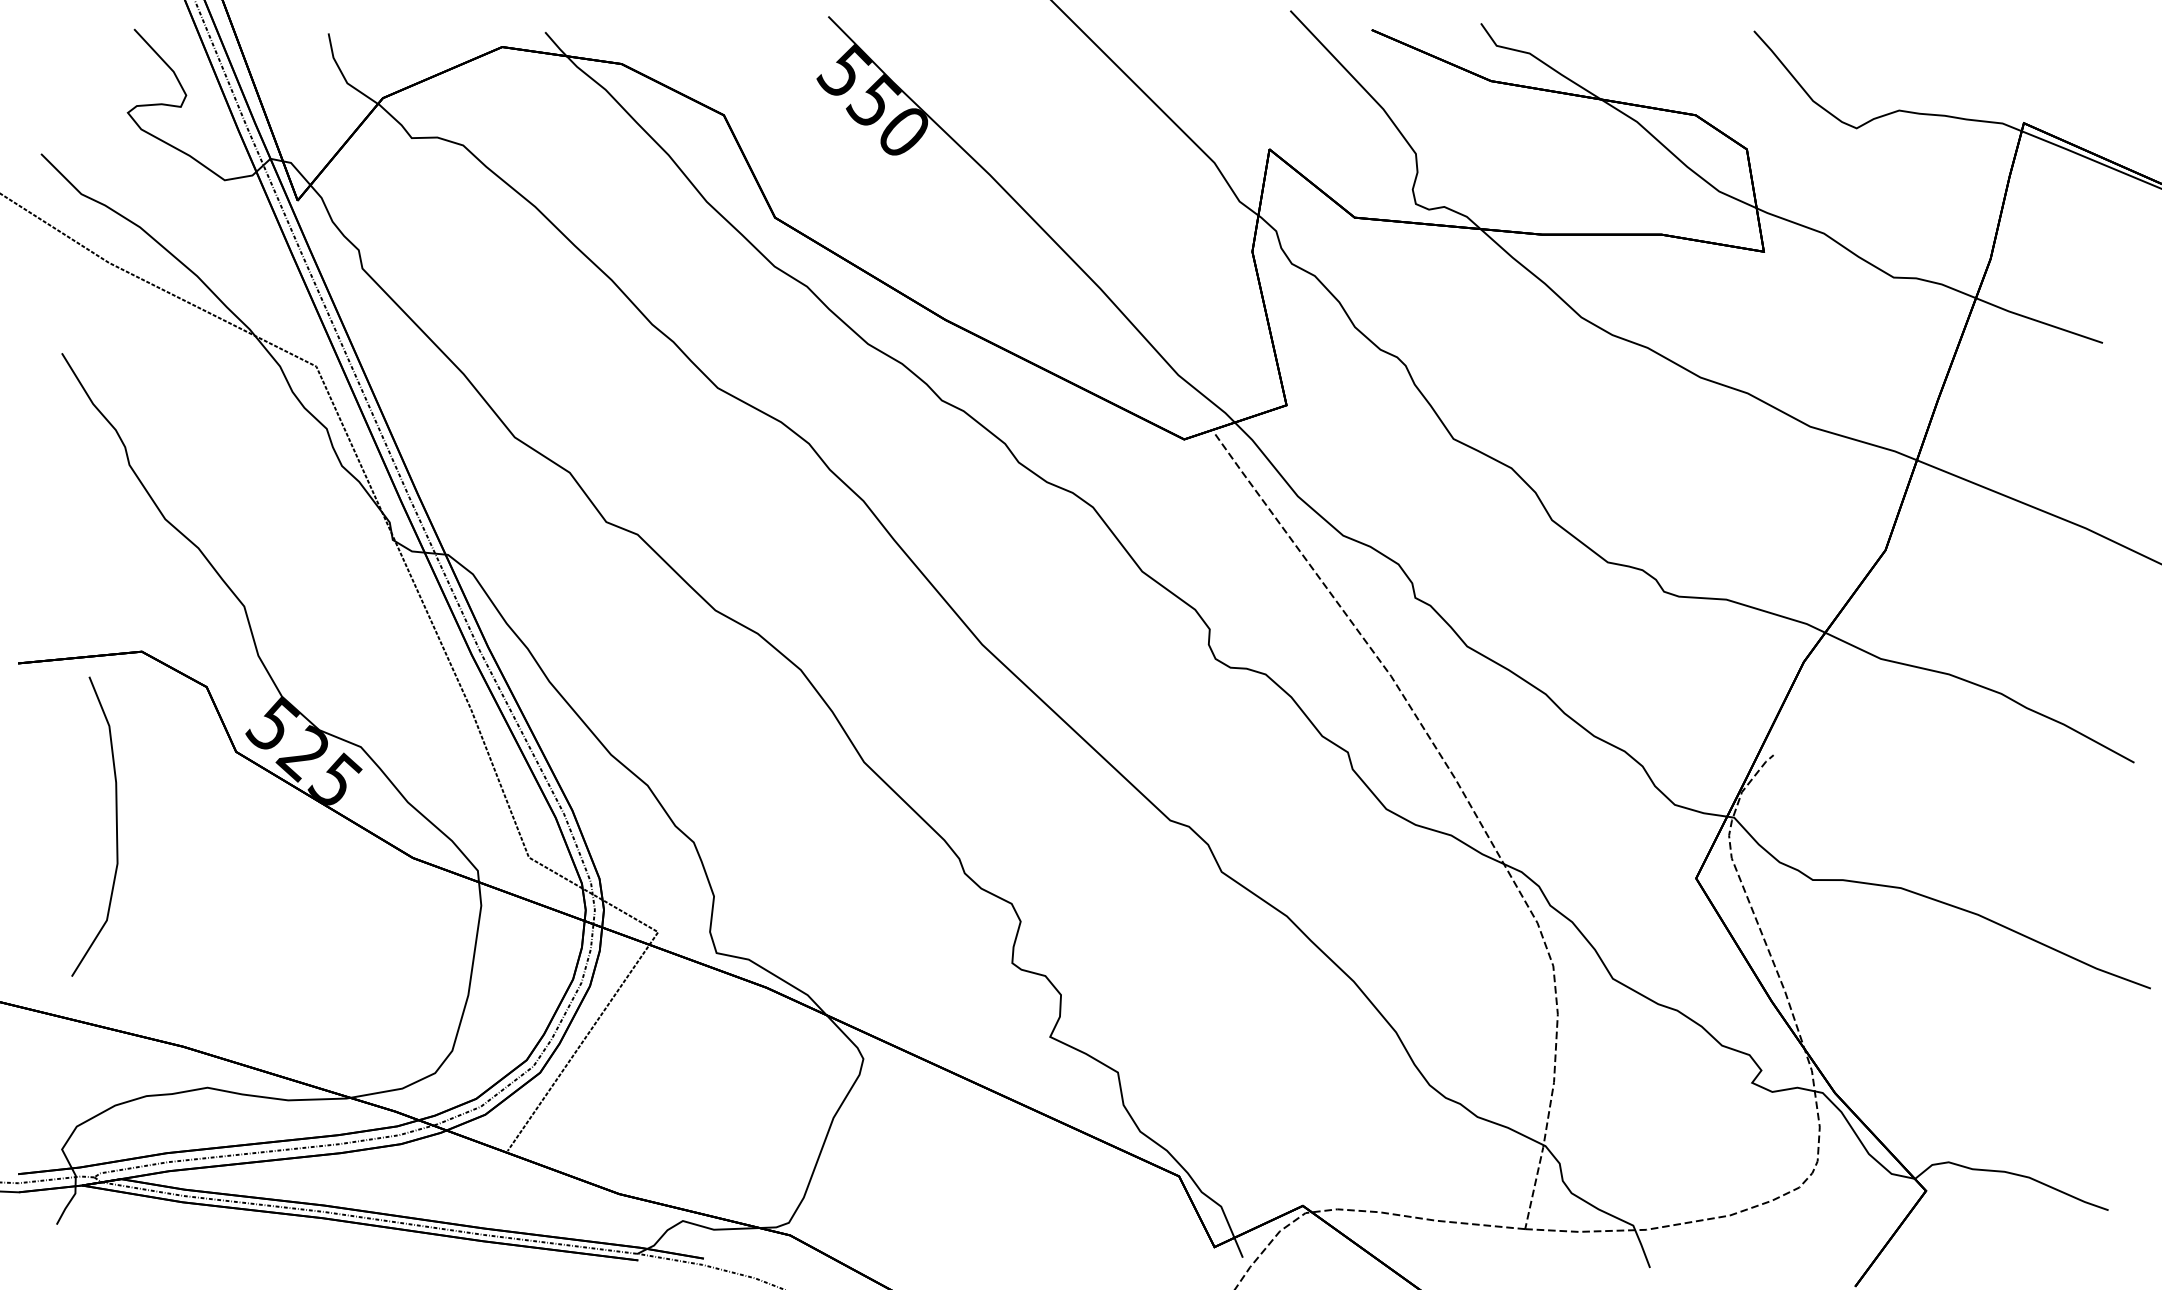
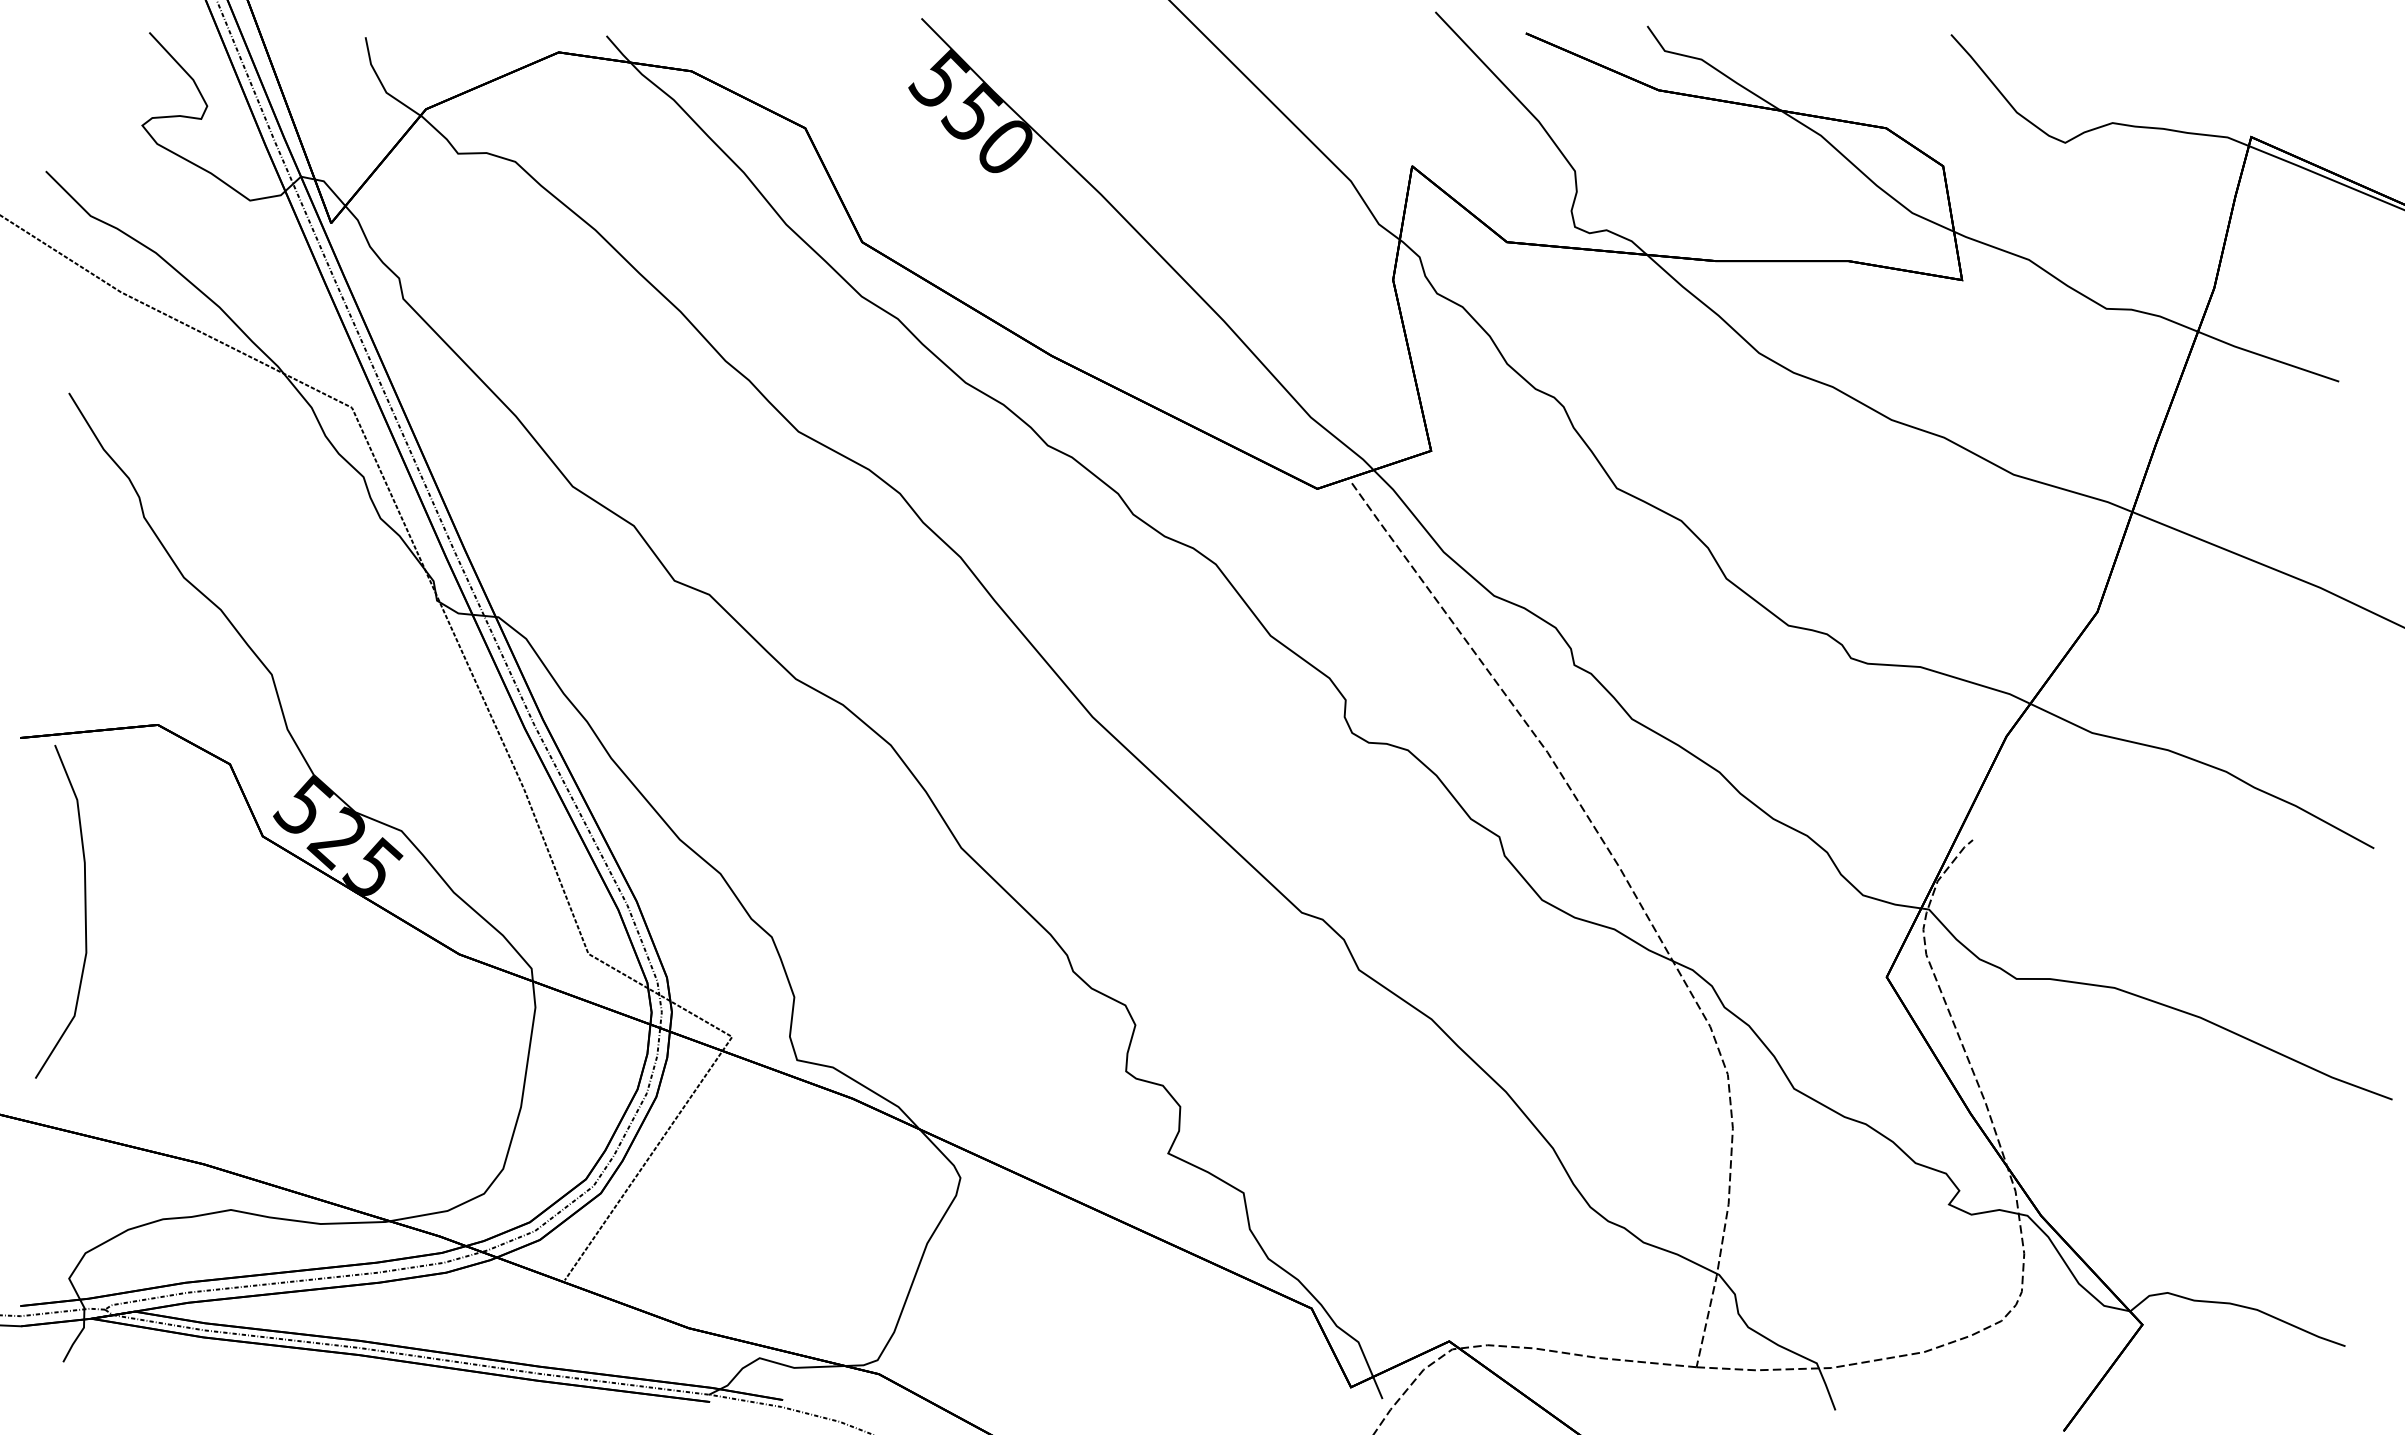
curve: (115, 820) -> (84, 904), moved

